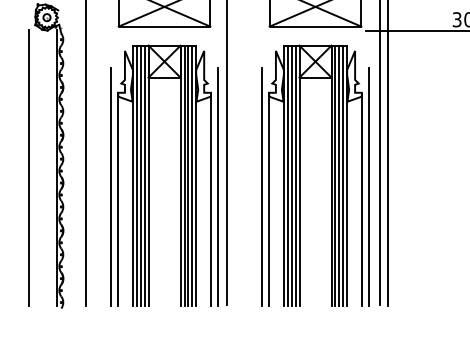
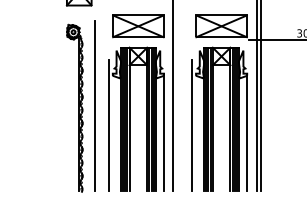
line: (28, 166) -> (63, 114), removed
line: (219, 184) -> (168, 124), removed
line: (369, 184) -> (251, 124), removed
line: (117, 197) -> (112, 131), removed
line: (269, 197) -> (196, 131), removed

